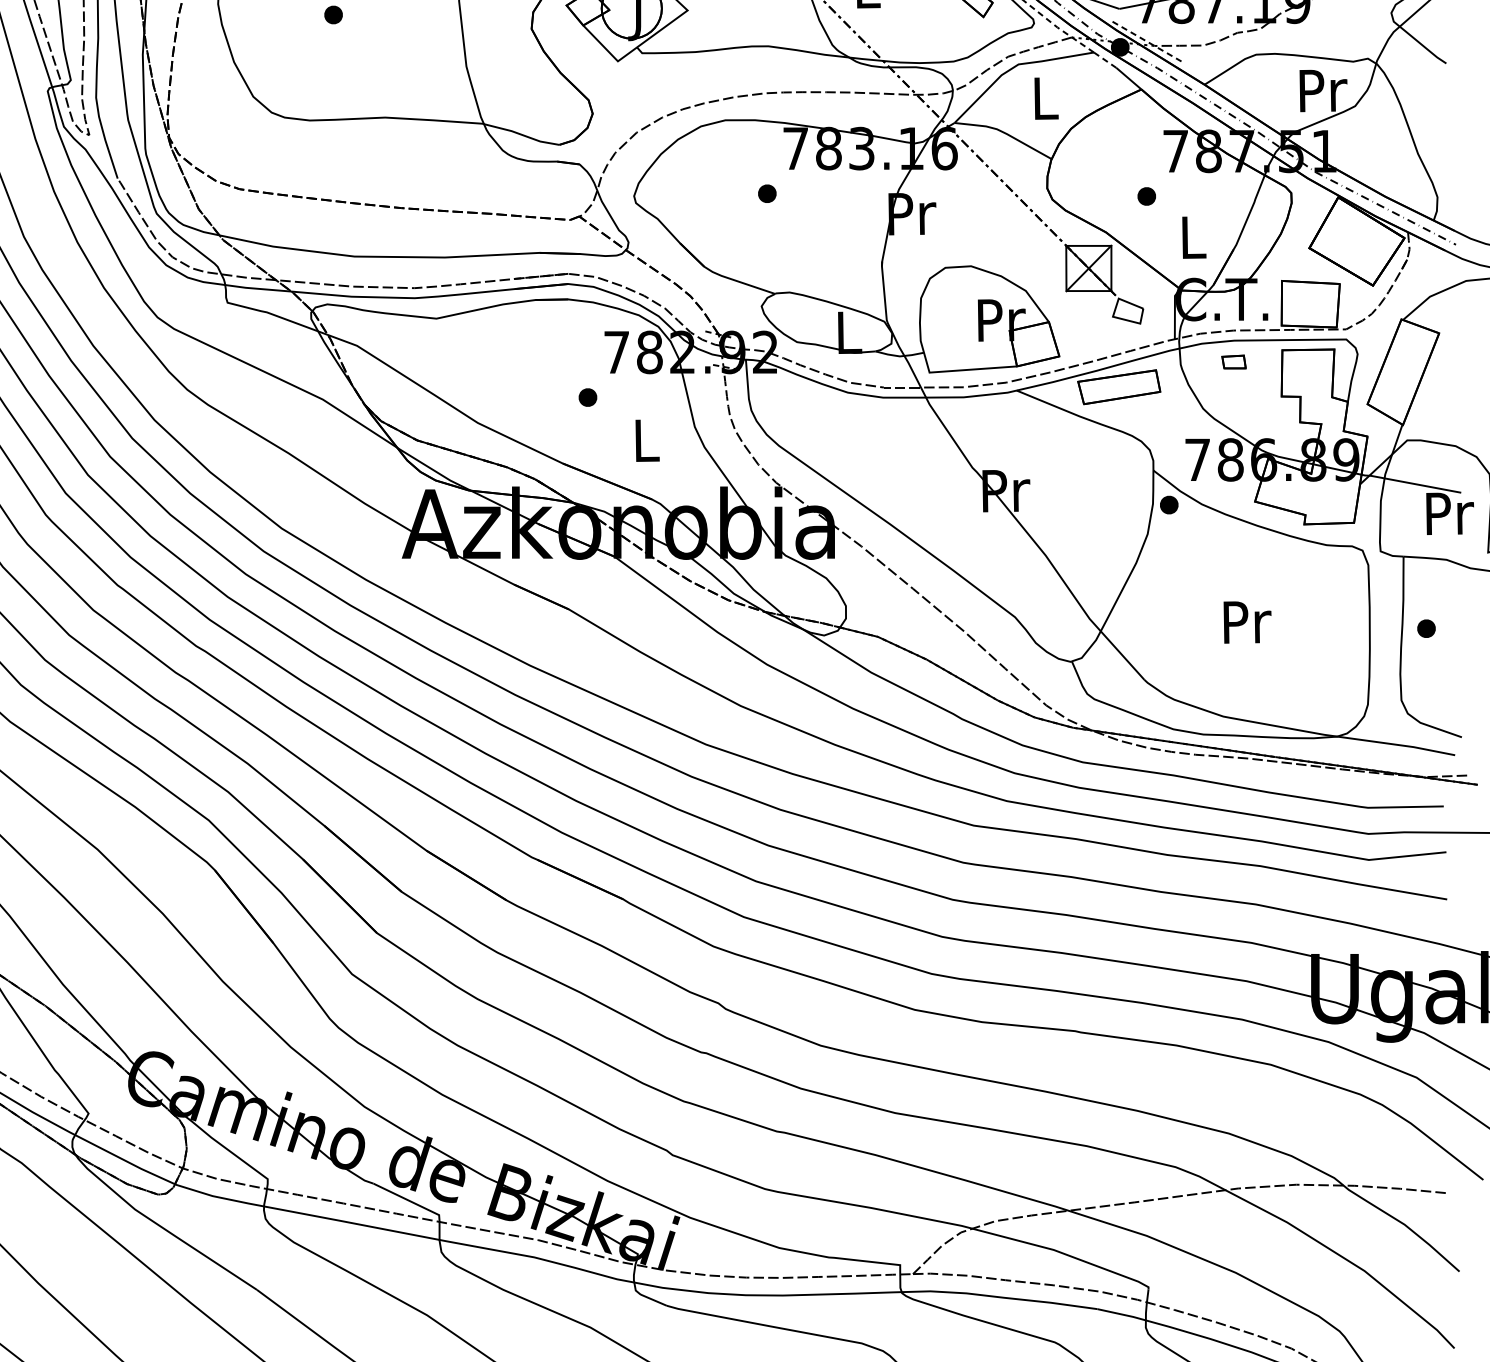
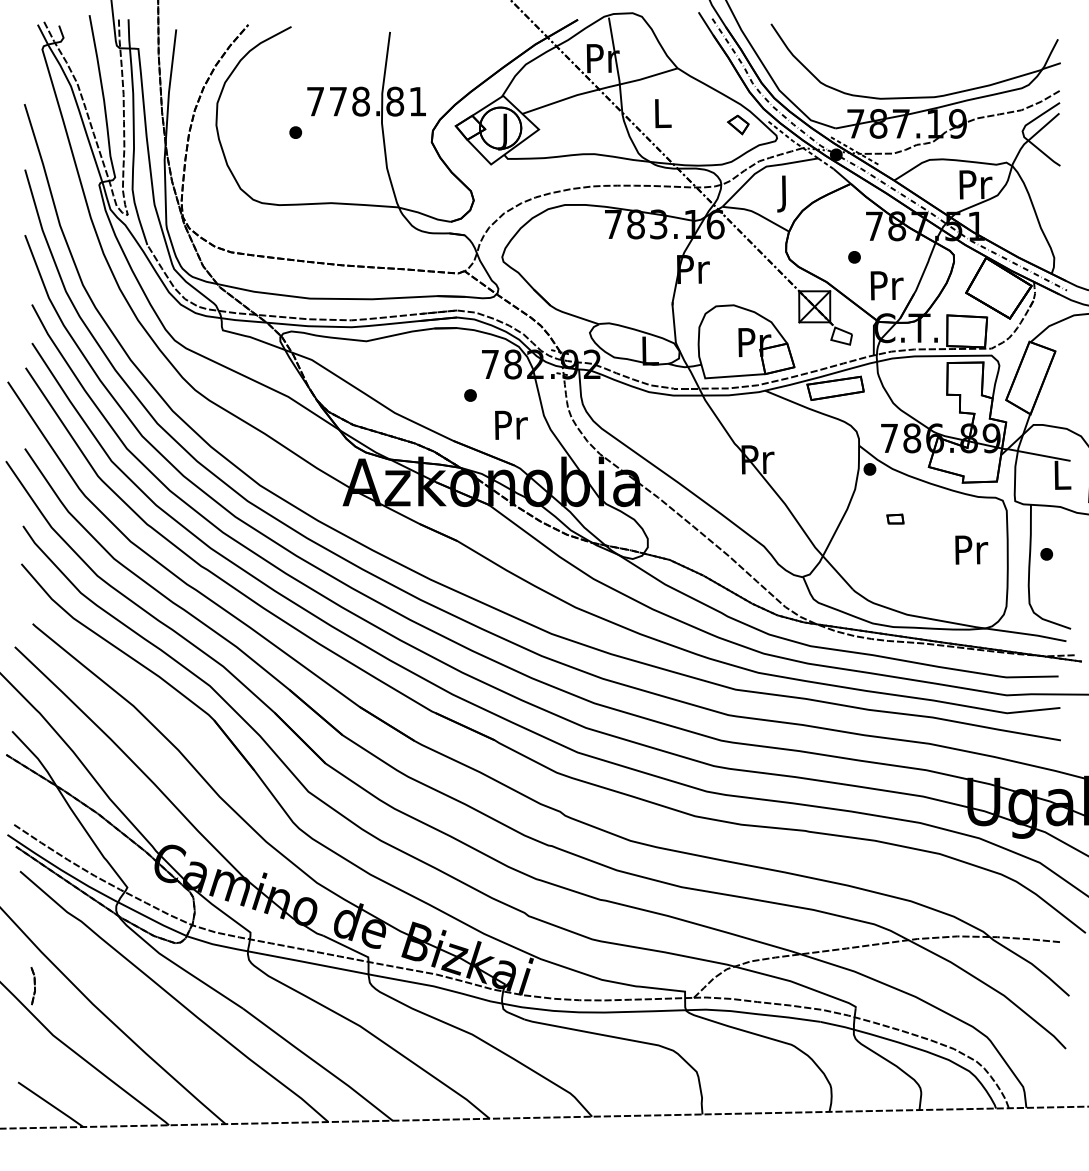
text: (1046, 103) -> (785, 193), L -> J
part: (766, 193) -> (593, 255), removed
text: (1193, 237) -> (886, 285), L -> Pr
part: (1234, 361) -> (895, 518), moved
text: (647, 439) -> (511, 424), L -> Pr
text: (1449, 512) -> (1062, 474), Pr -> L
text: (1247, 621) -> (971, 549), moved

